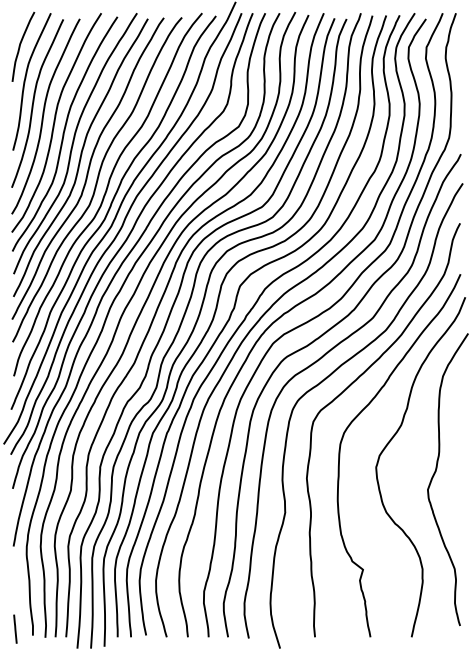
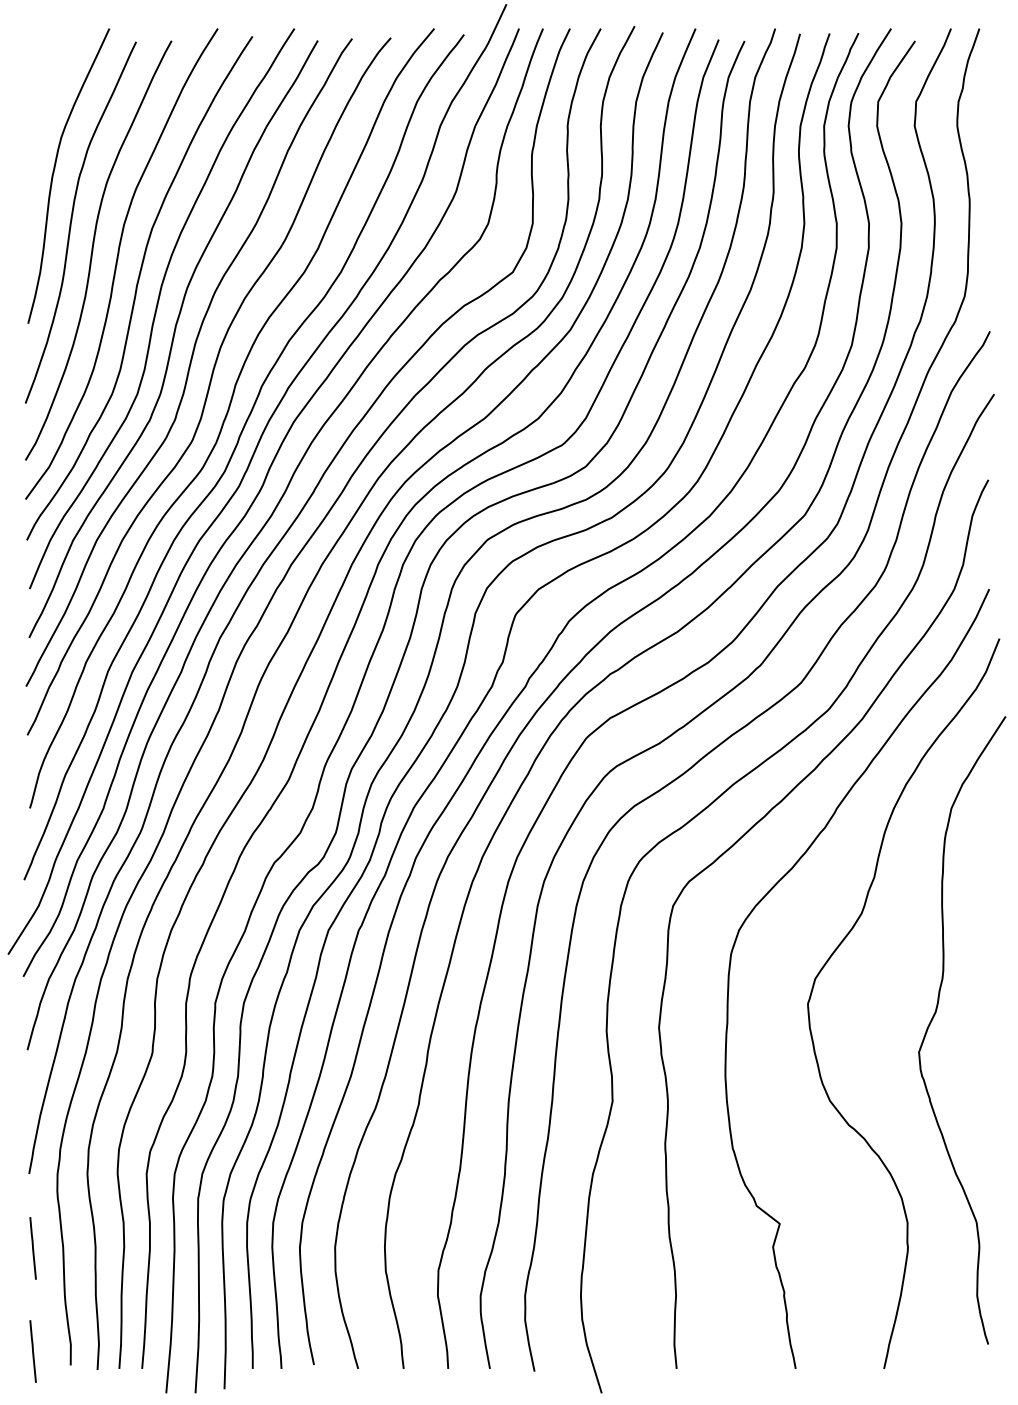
curve: (20, 46) -> (44, 100), removed
line: (15, 580) -> (33, 1246), added

